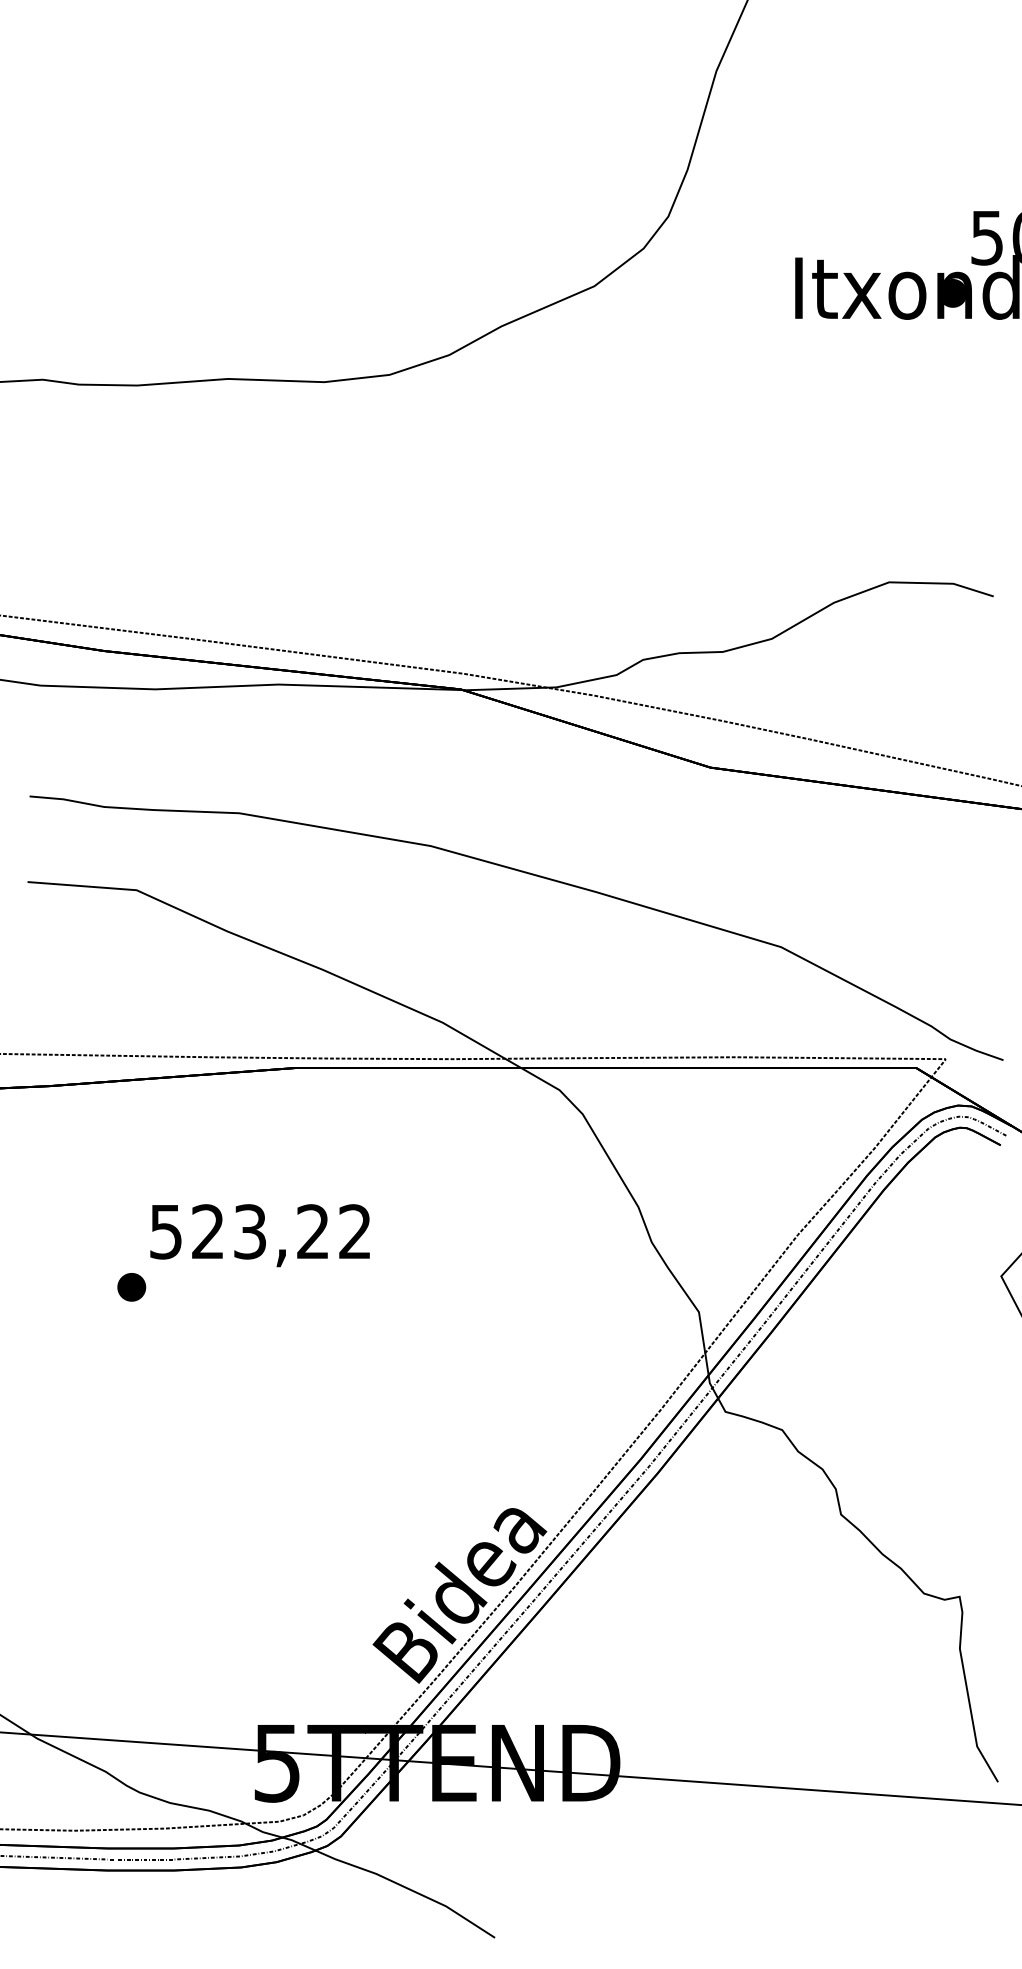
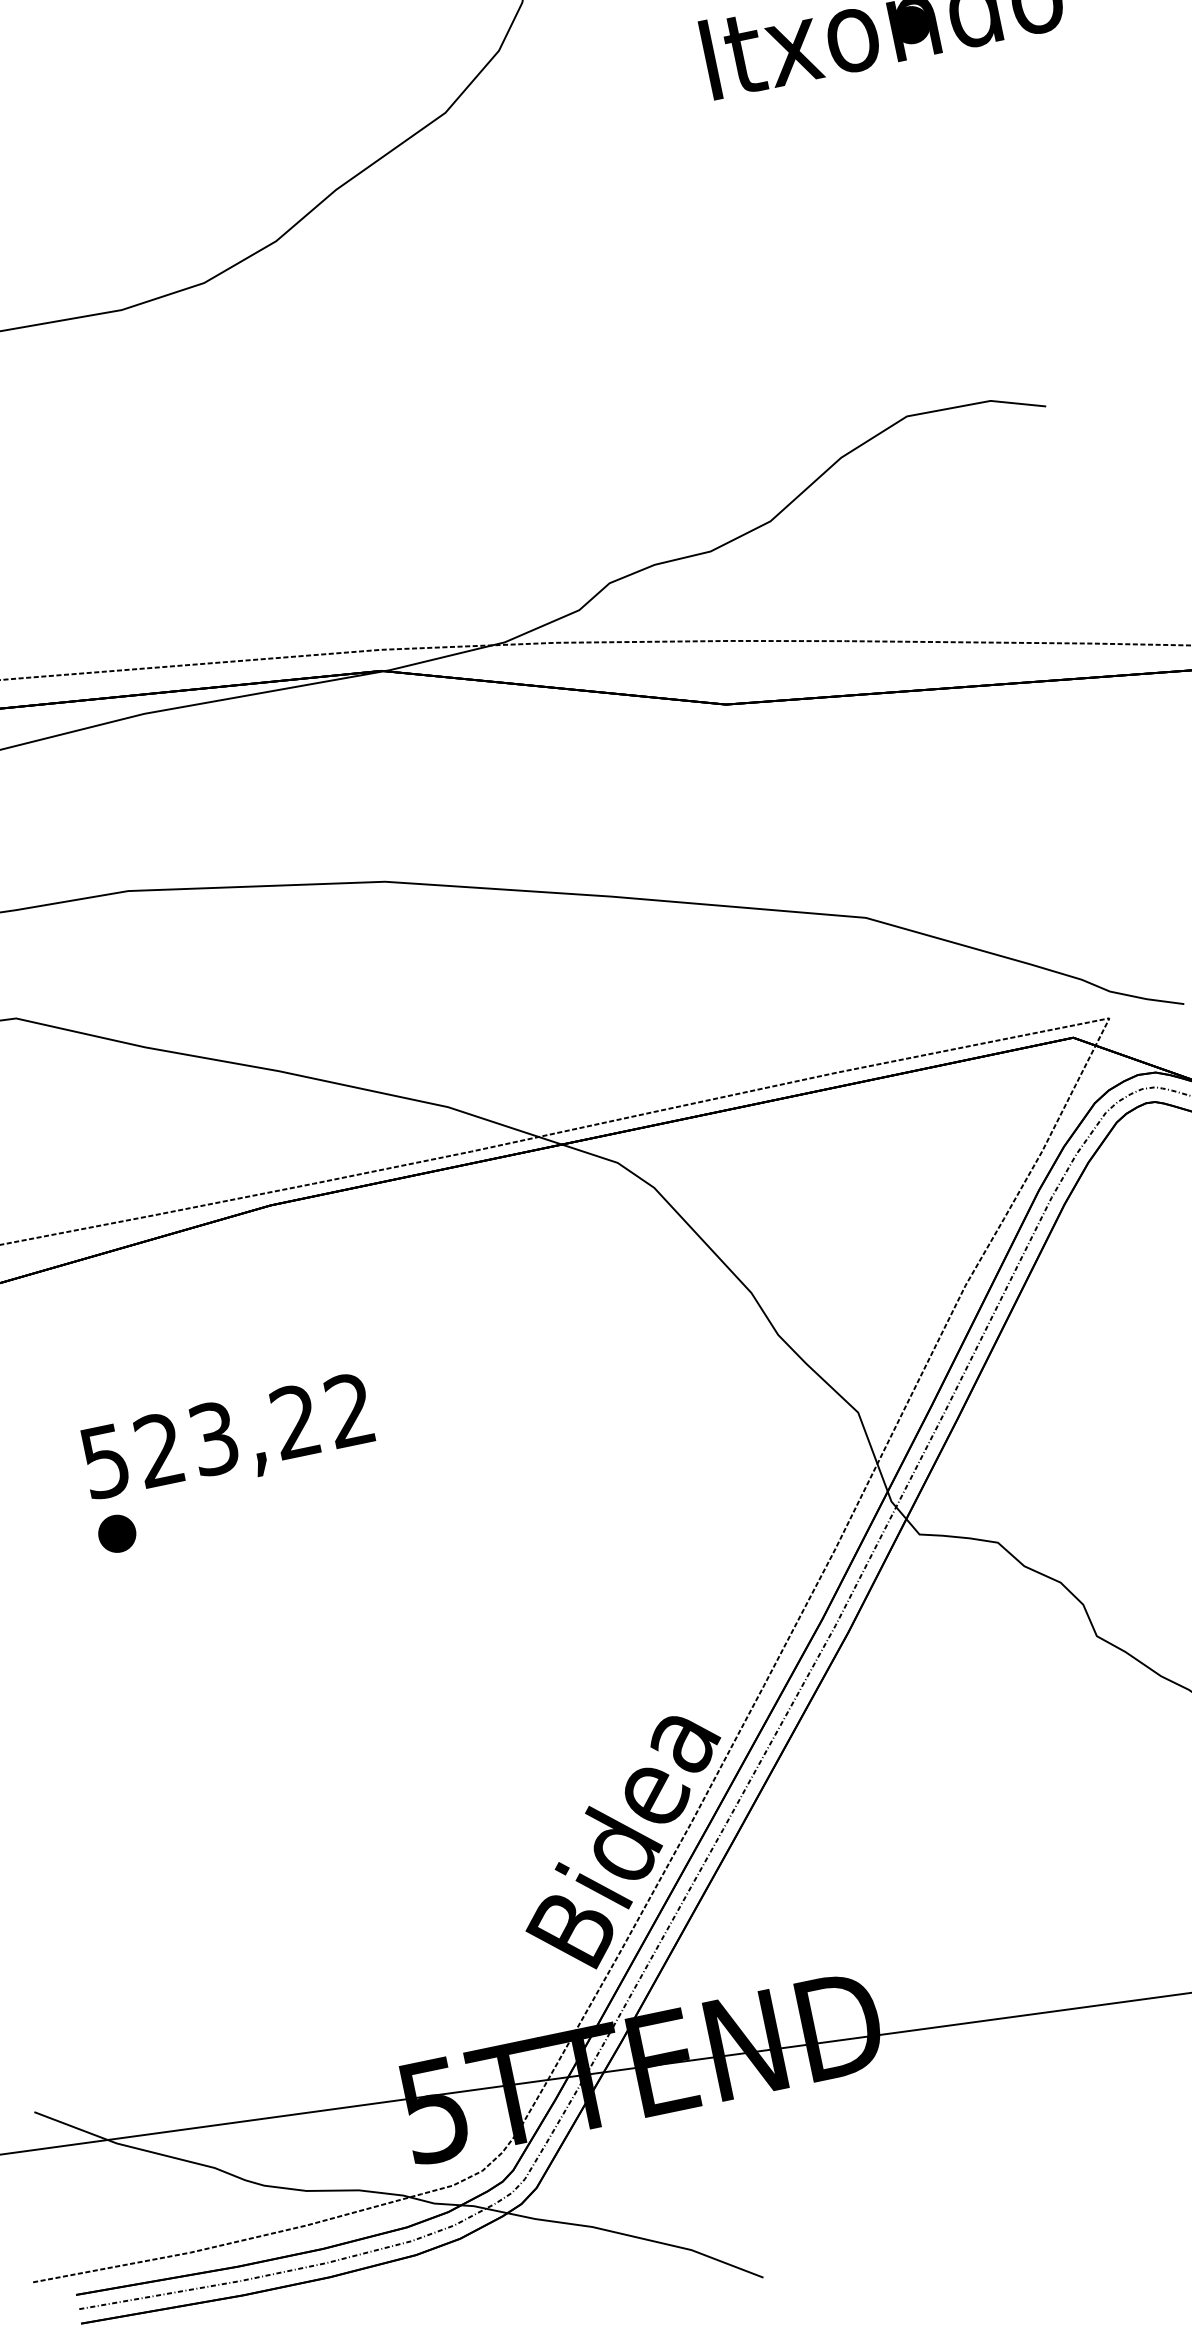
text: (259, 1235) -> (227, 1440), moved

